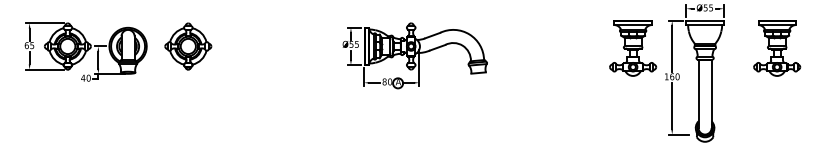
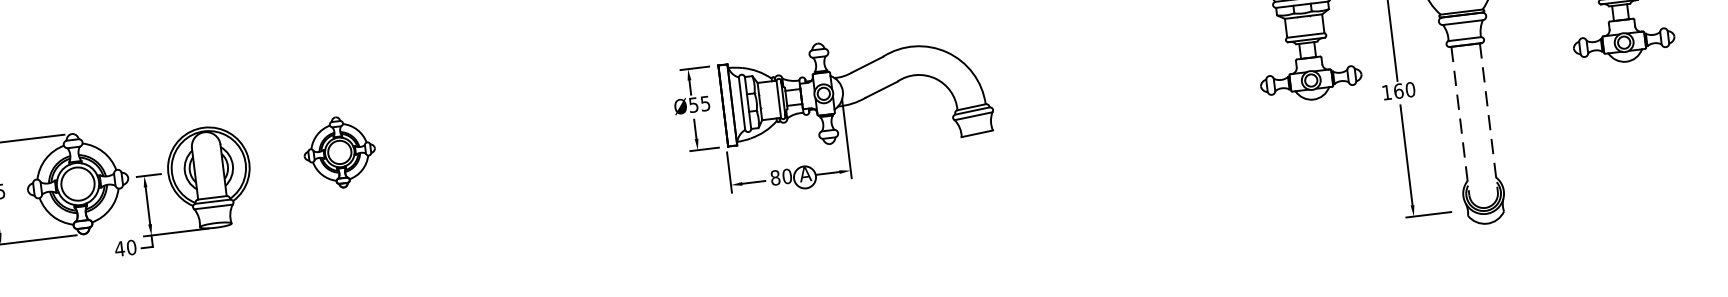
part: (188, 46) -> (340, 152), size x0.7
line: (698, 94) -> (1460, 122), solid -> dashed
line: (711, 94) -> (1488, 119), solid -> dashed

